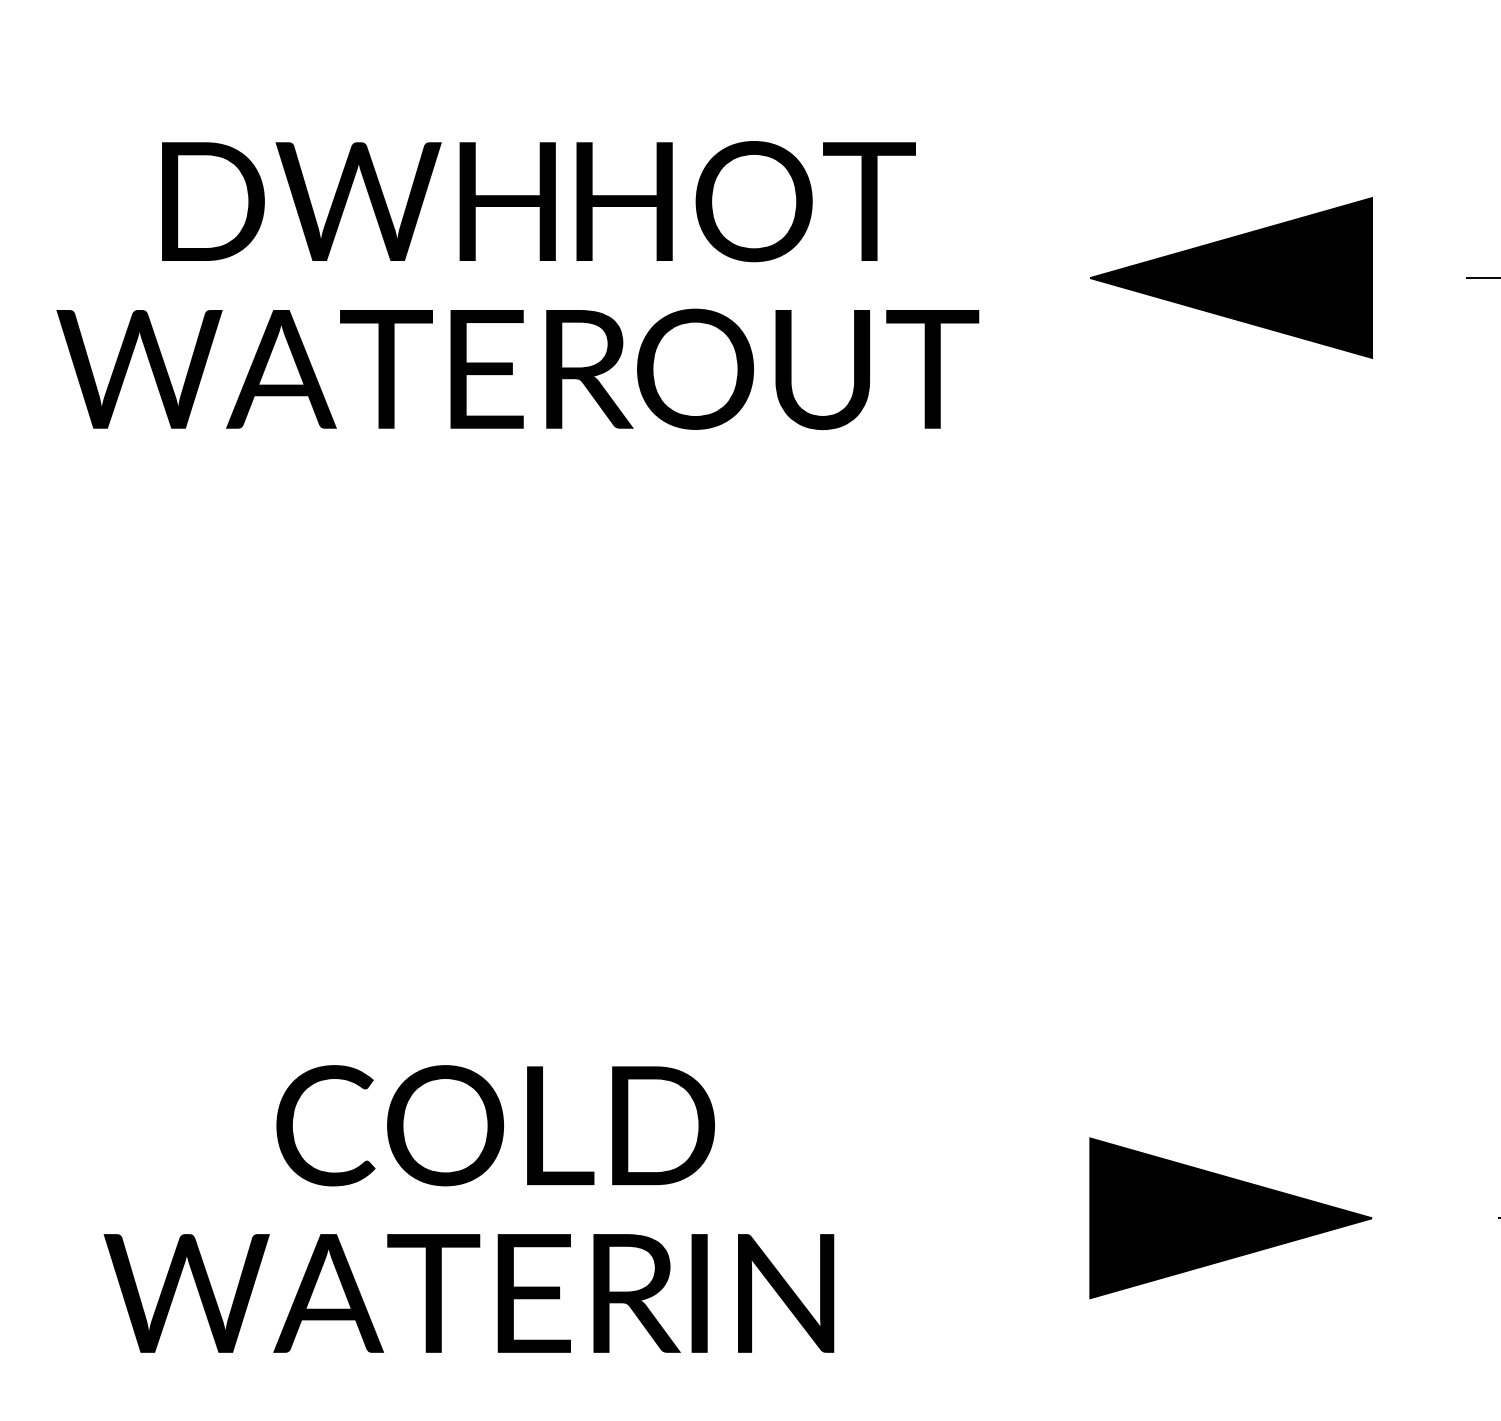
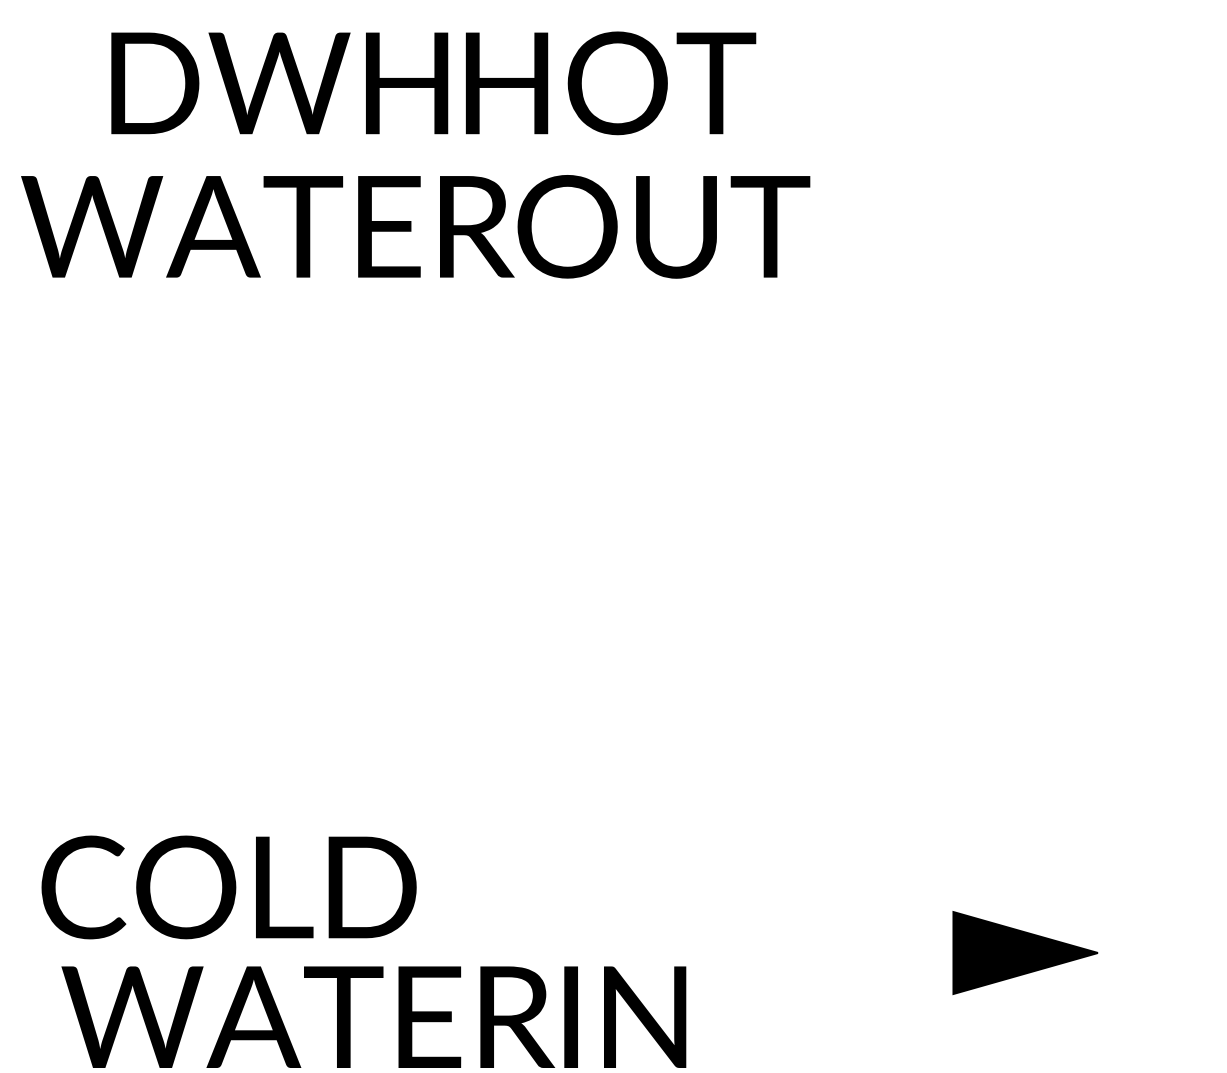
part: (1231, 277) -> (1026, 148), removed
text: (495, 1125) -> (228, 887), moved
part: (1230, 1218) -> (1025, 953), size x0.6

